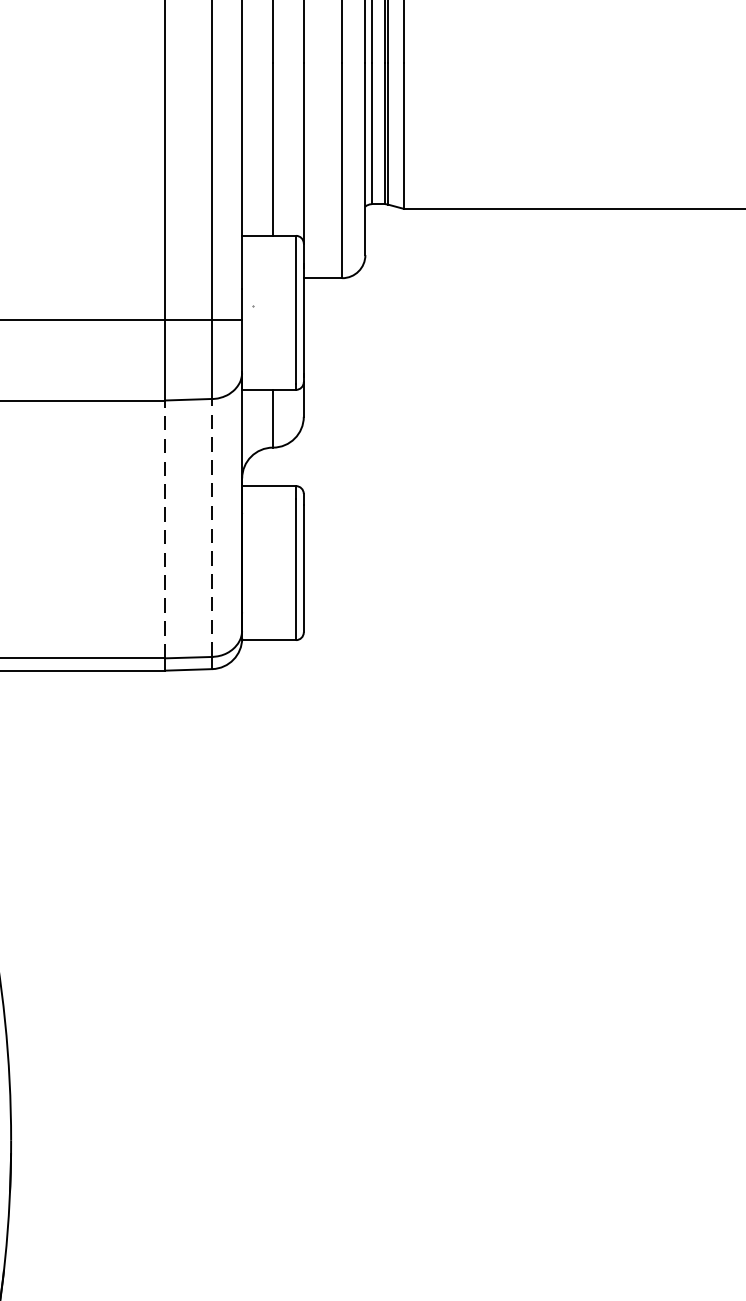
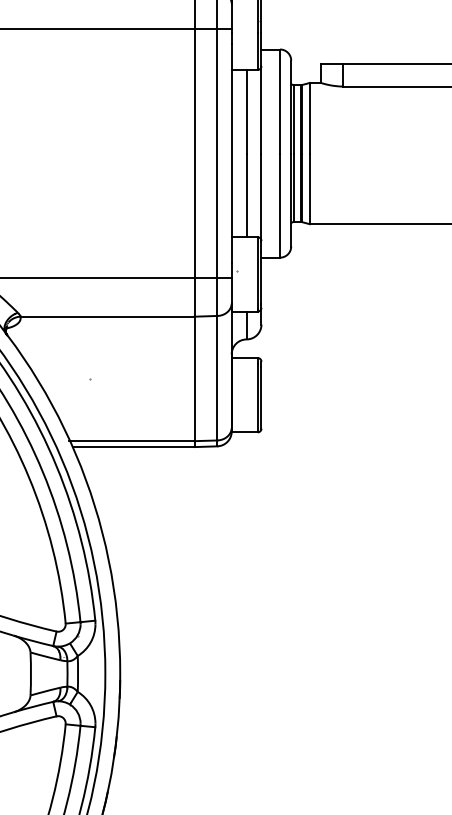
line: (212, 526) -> (217, 377), dashed -> solid
line: (165, 528) -> (194, 378), dashed -> solid

